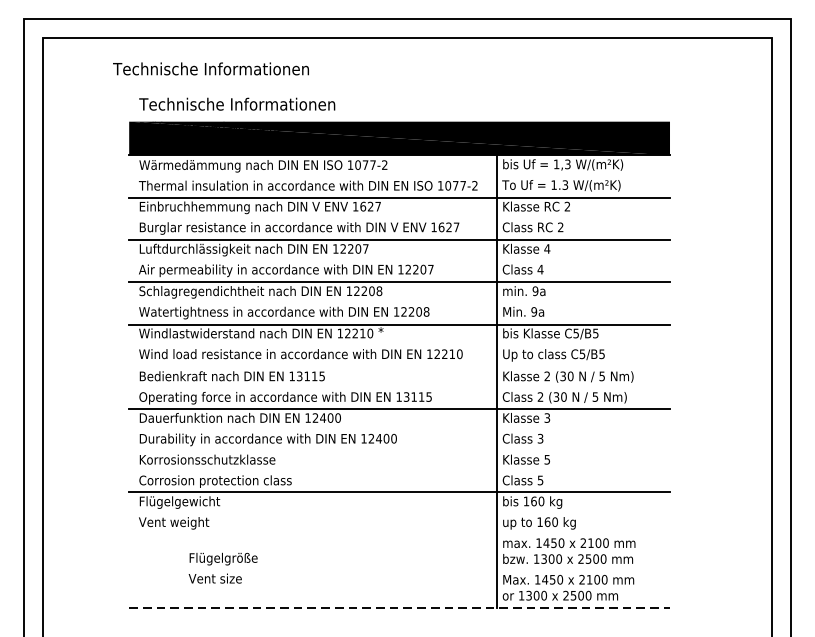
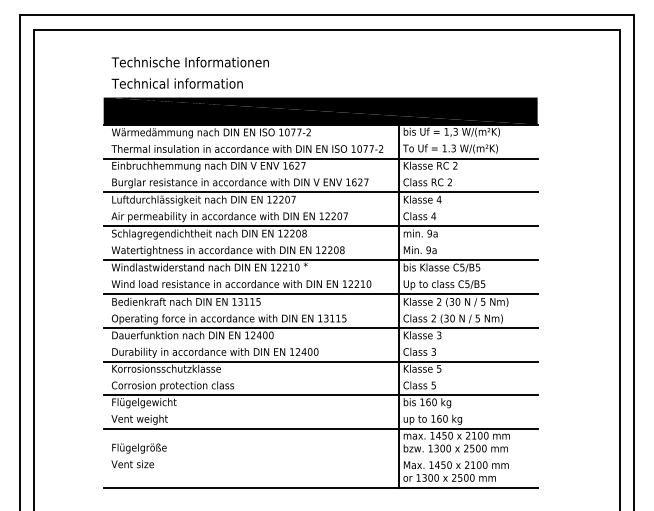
text: (209, 69) -> (189, 62), moved
text: (262, 104) -> (210, 83), Technische Informationen -> Technical information
line: (399, 367) -> (320, 294), added
line: (399, 450) -> (320, 361), added
line: (399, 534) -> (320, 428), added
text: (222, 567) -> (138, 455), moved
line: (399, 607) -> (320, 487), dashed -> solid

